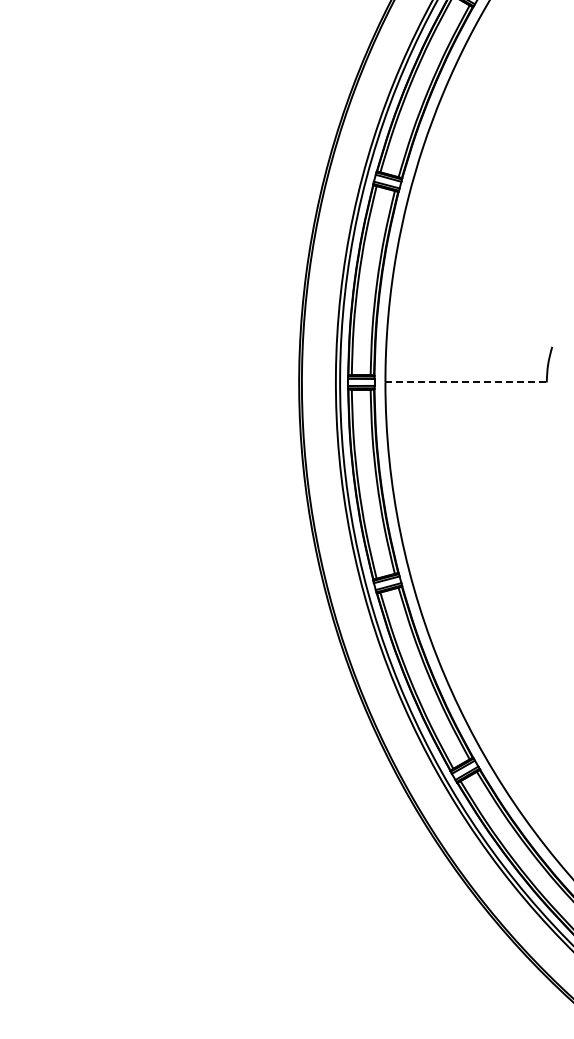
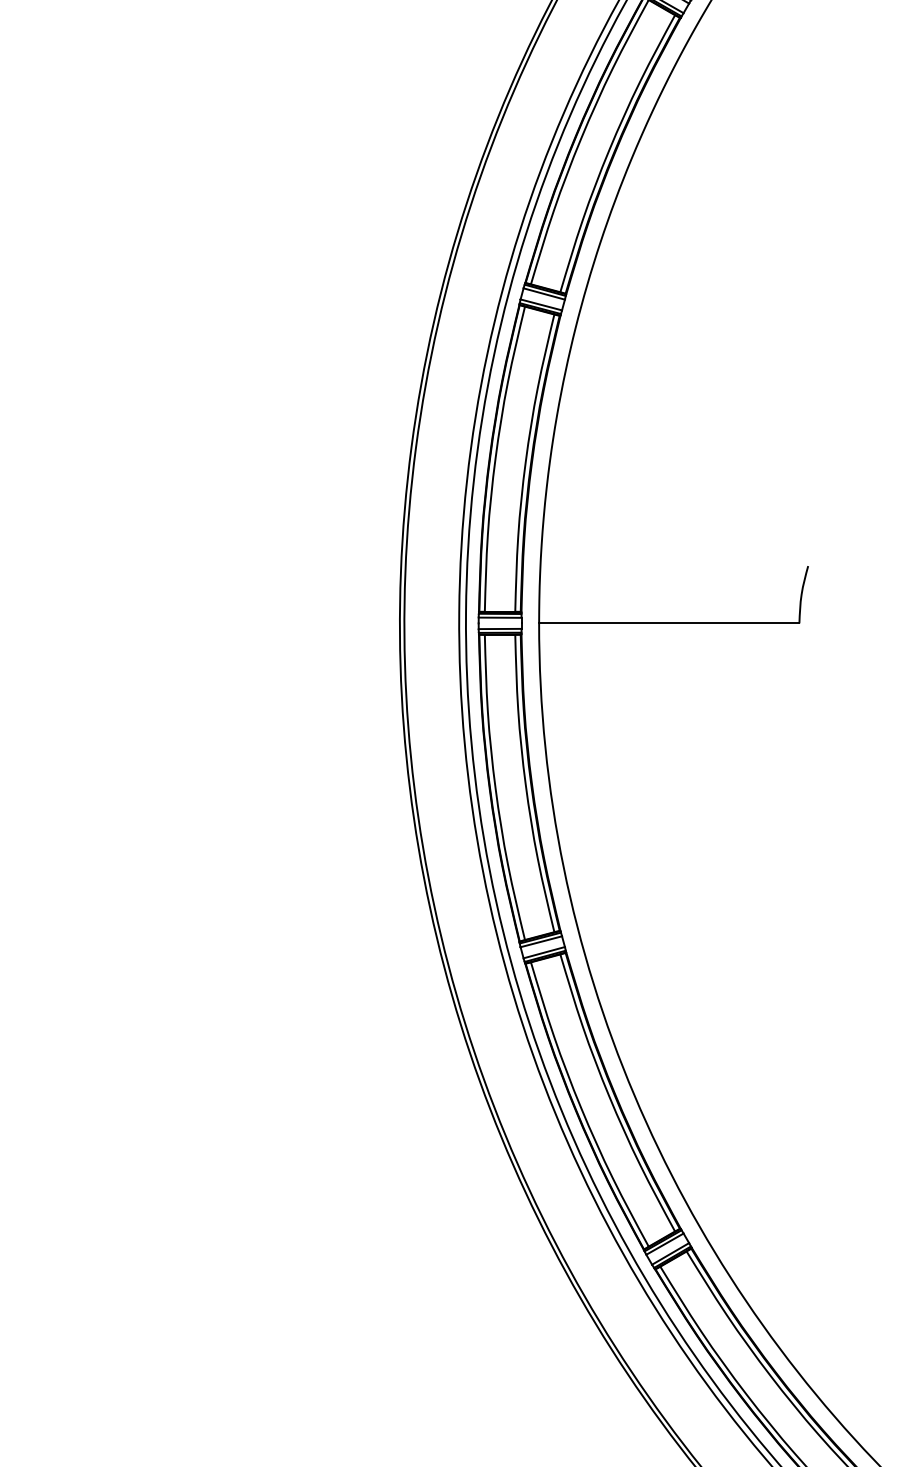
line: (466, 382) -> (669, 623), dashed -> solid

